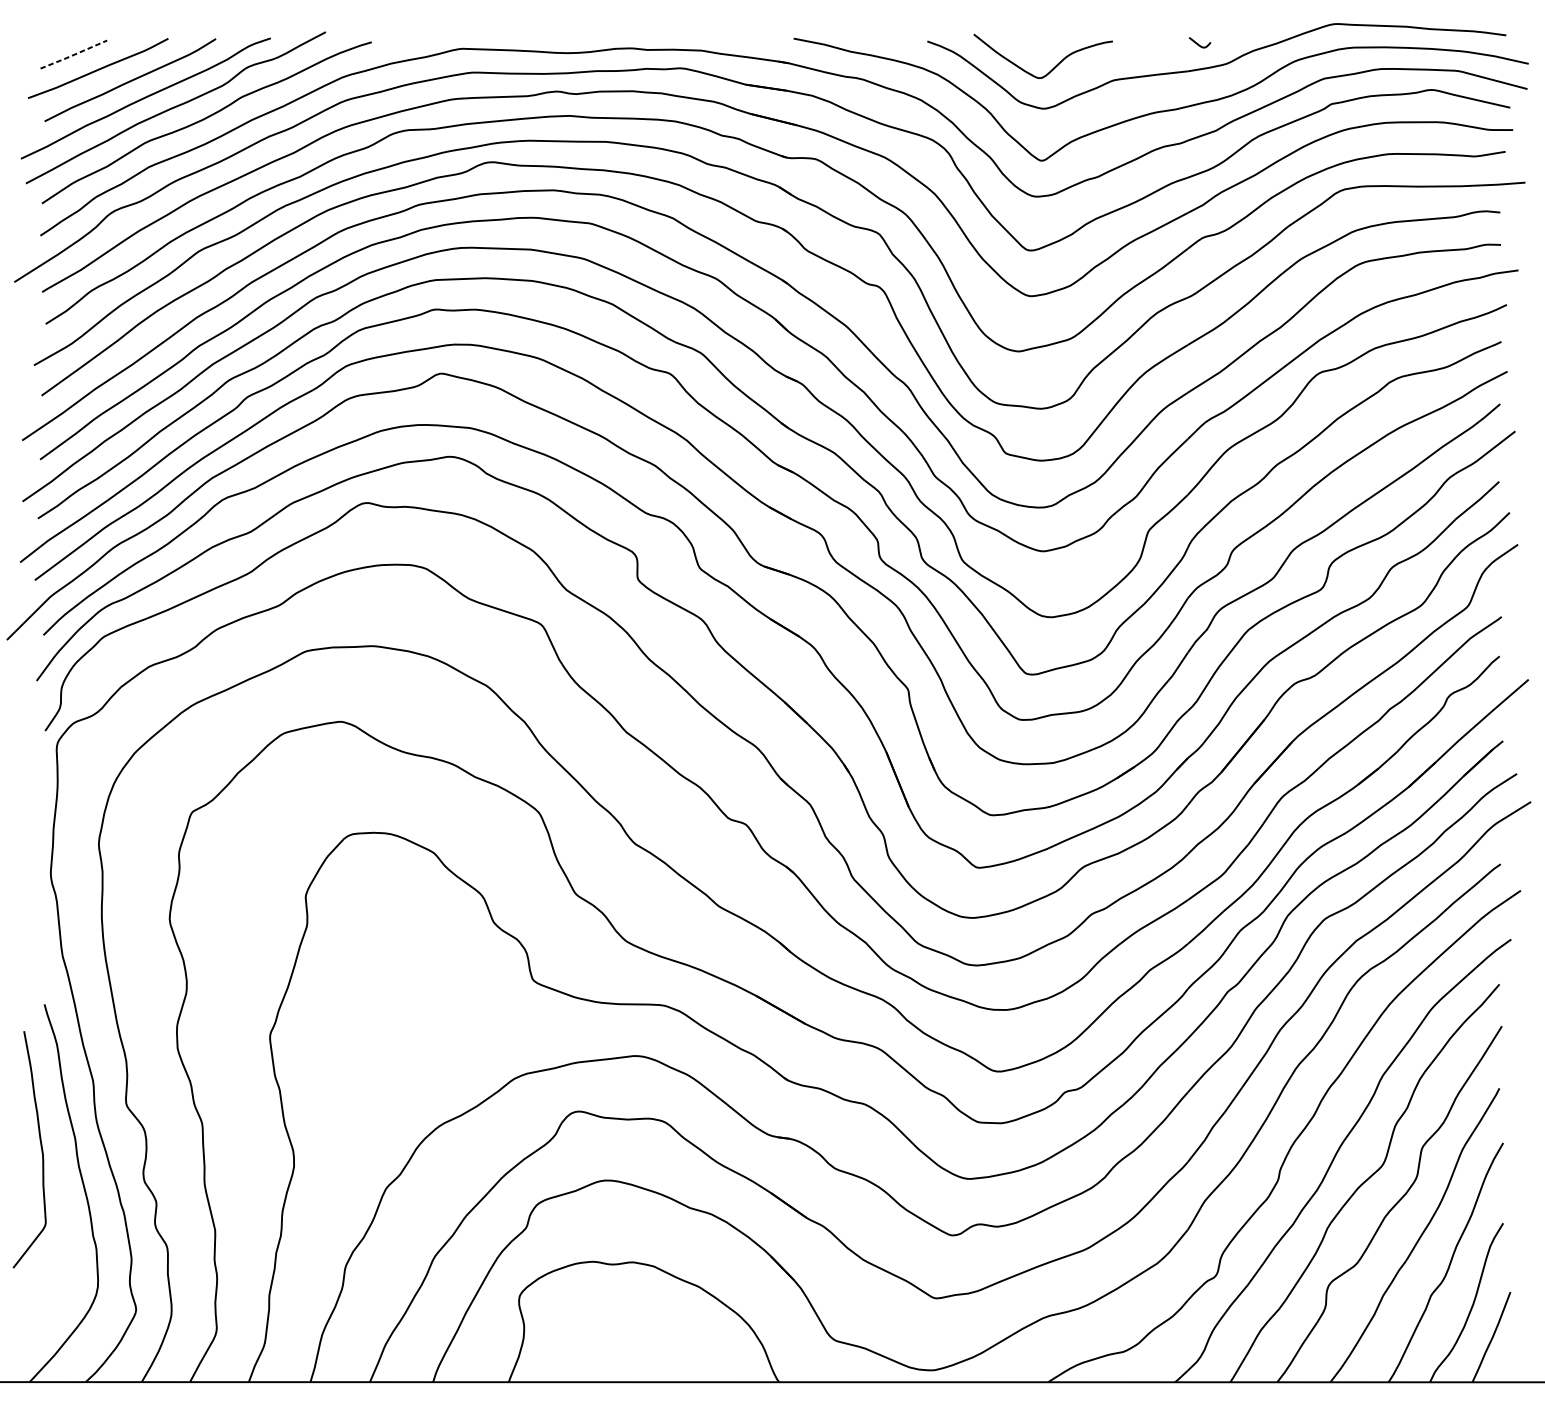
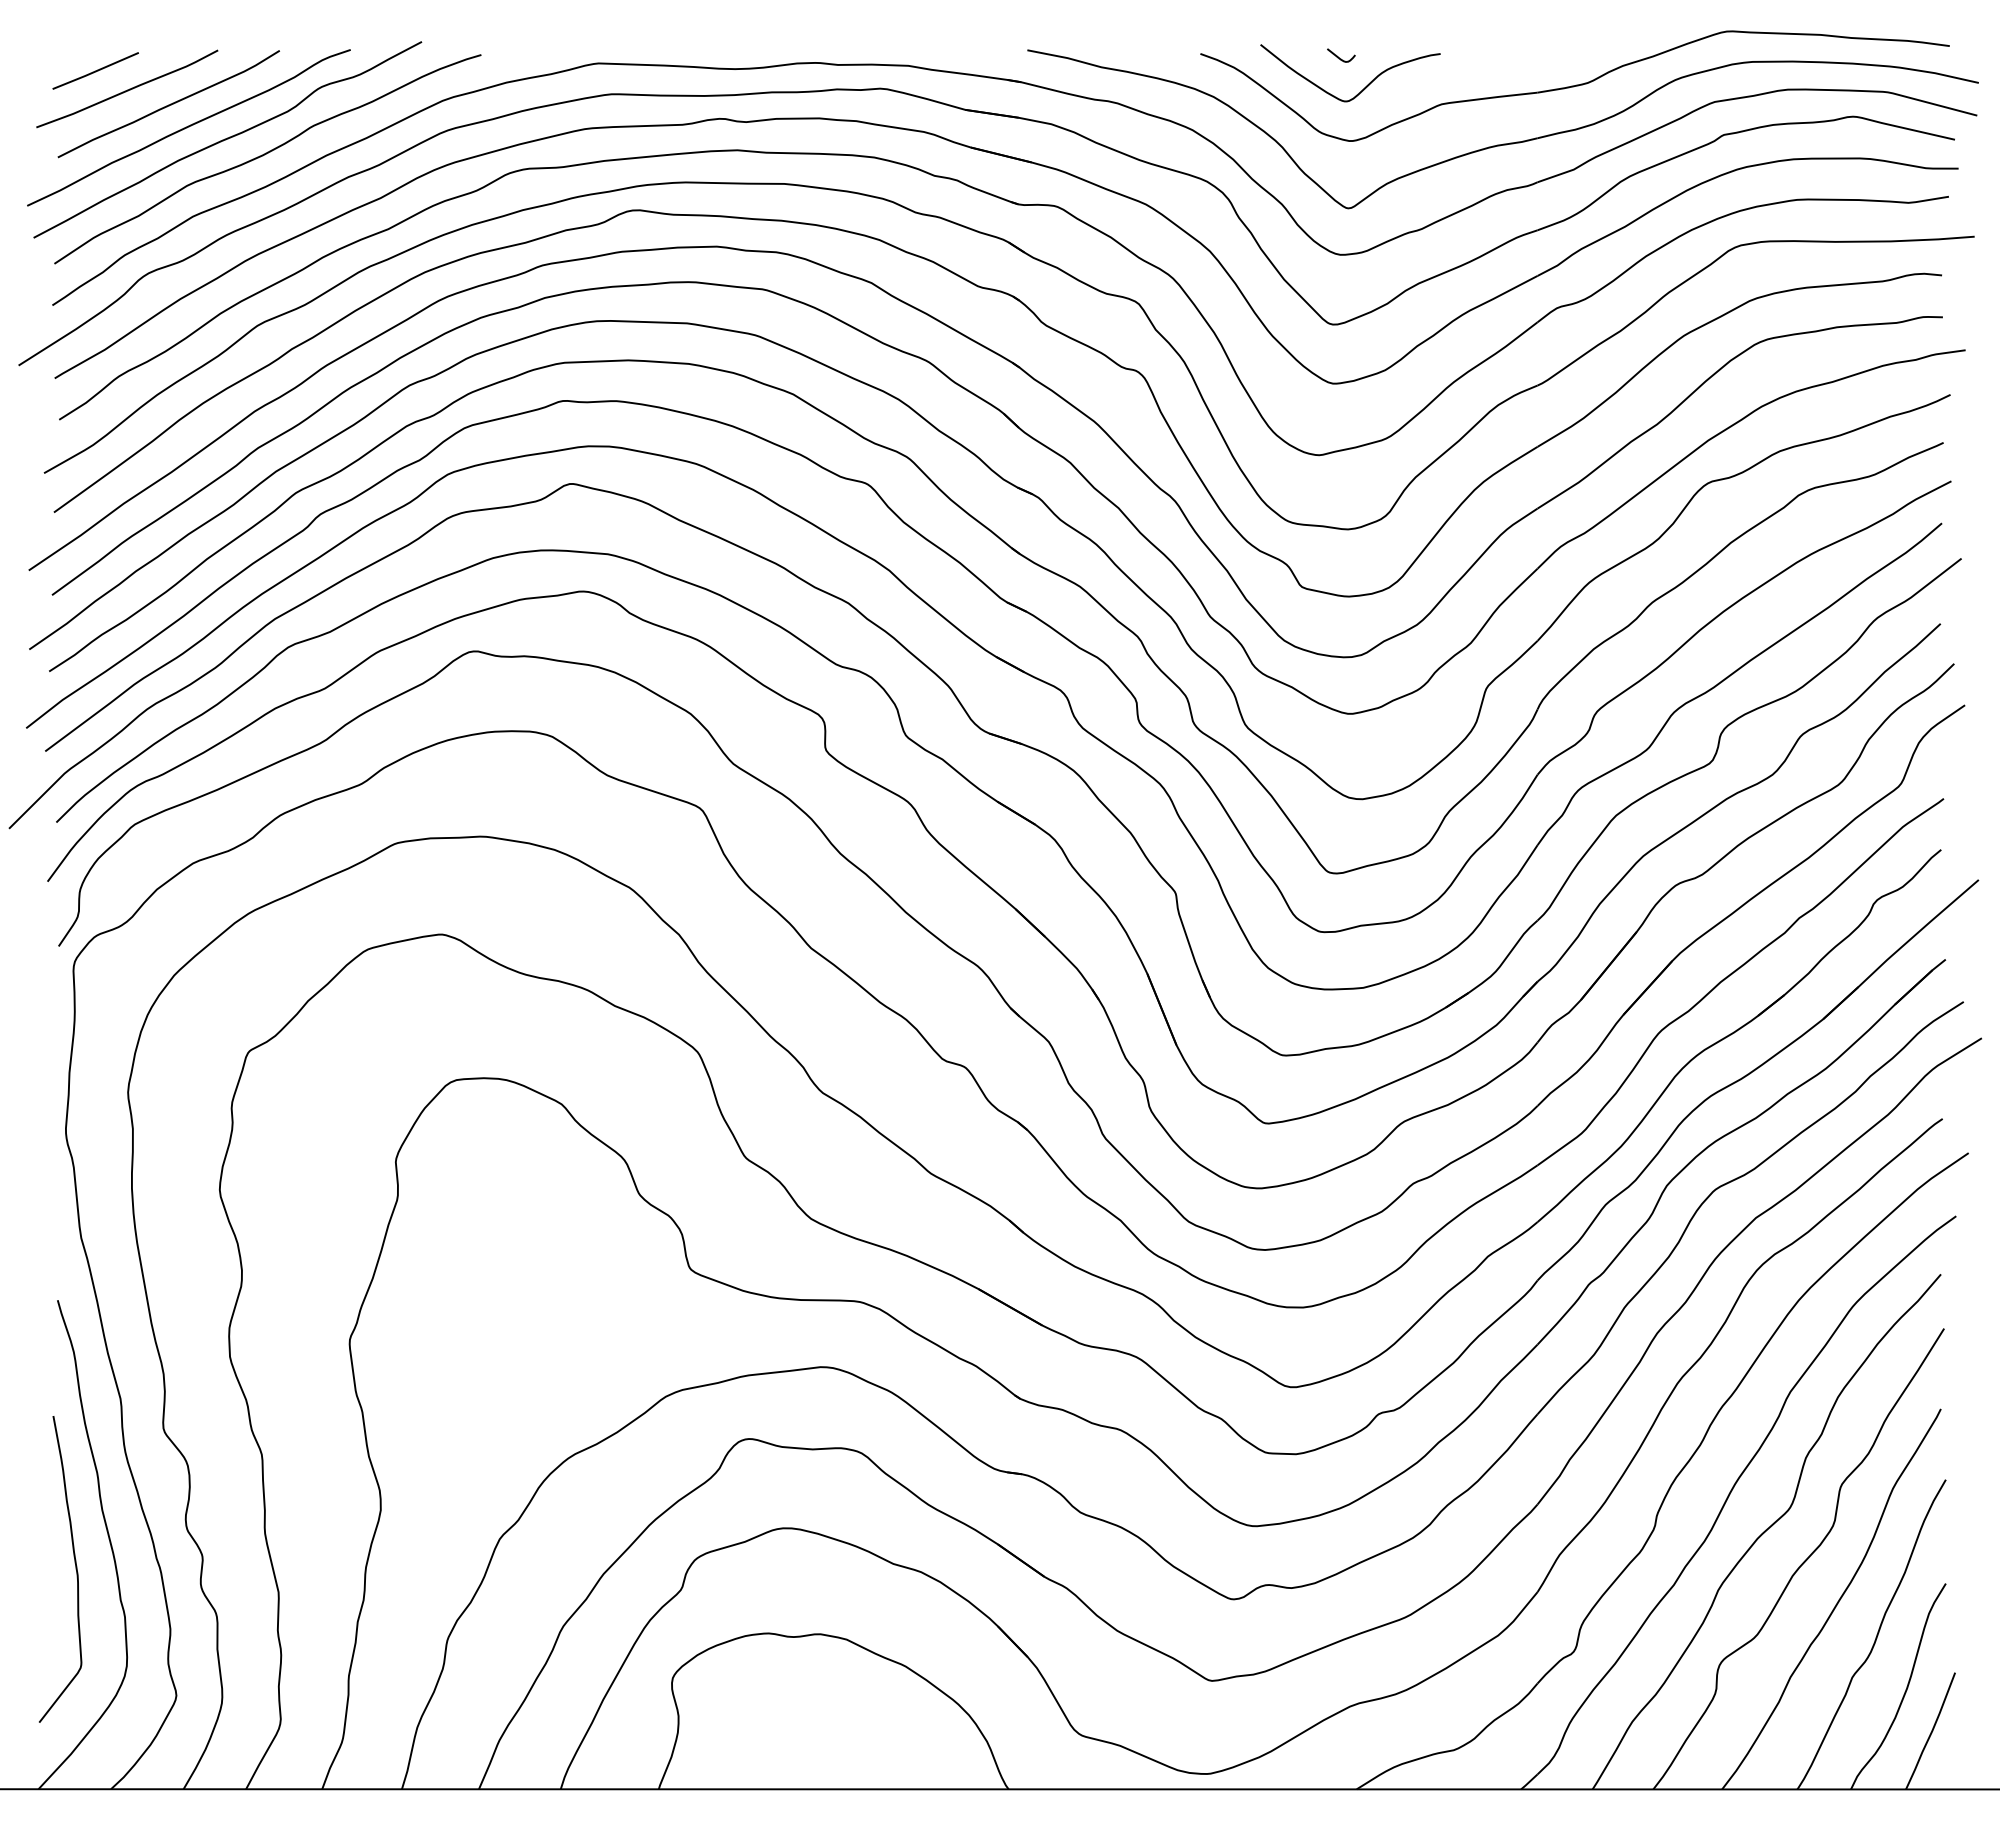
curve: (1198, 44) -> (1339, 57), moved
line: (73, 55) -> (95, 71), dashed -> solid
curve: (41, 1149) -> (75, 1569), moved

